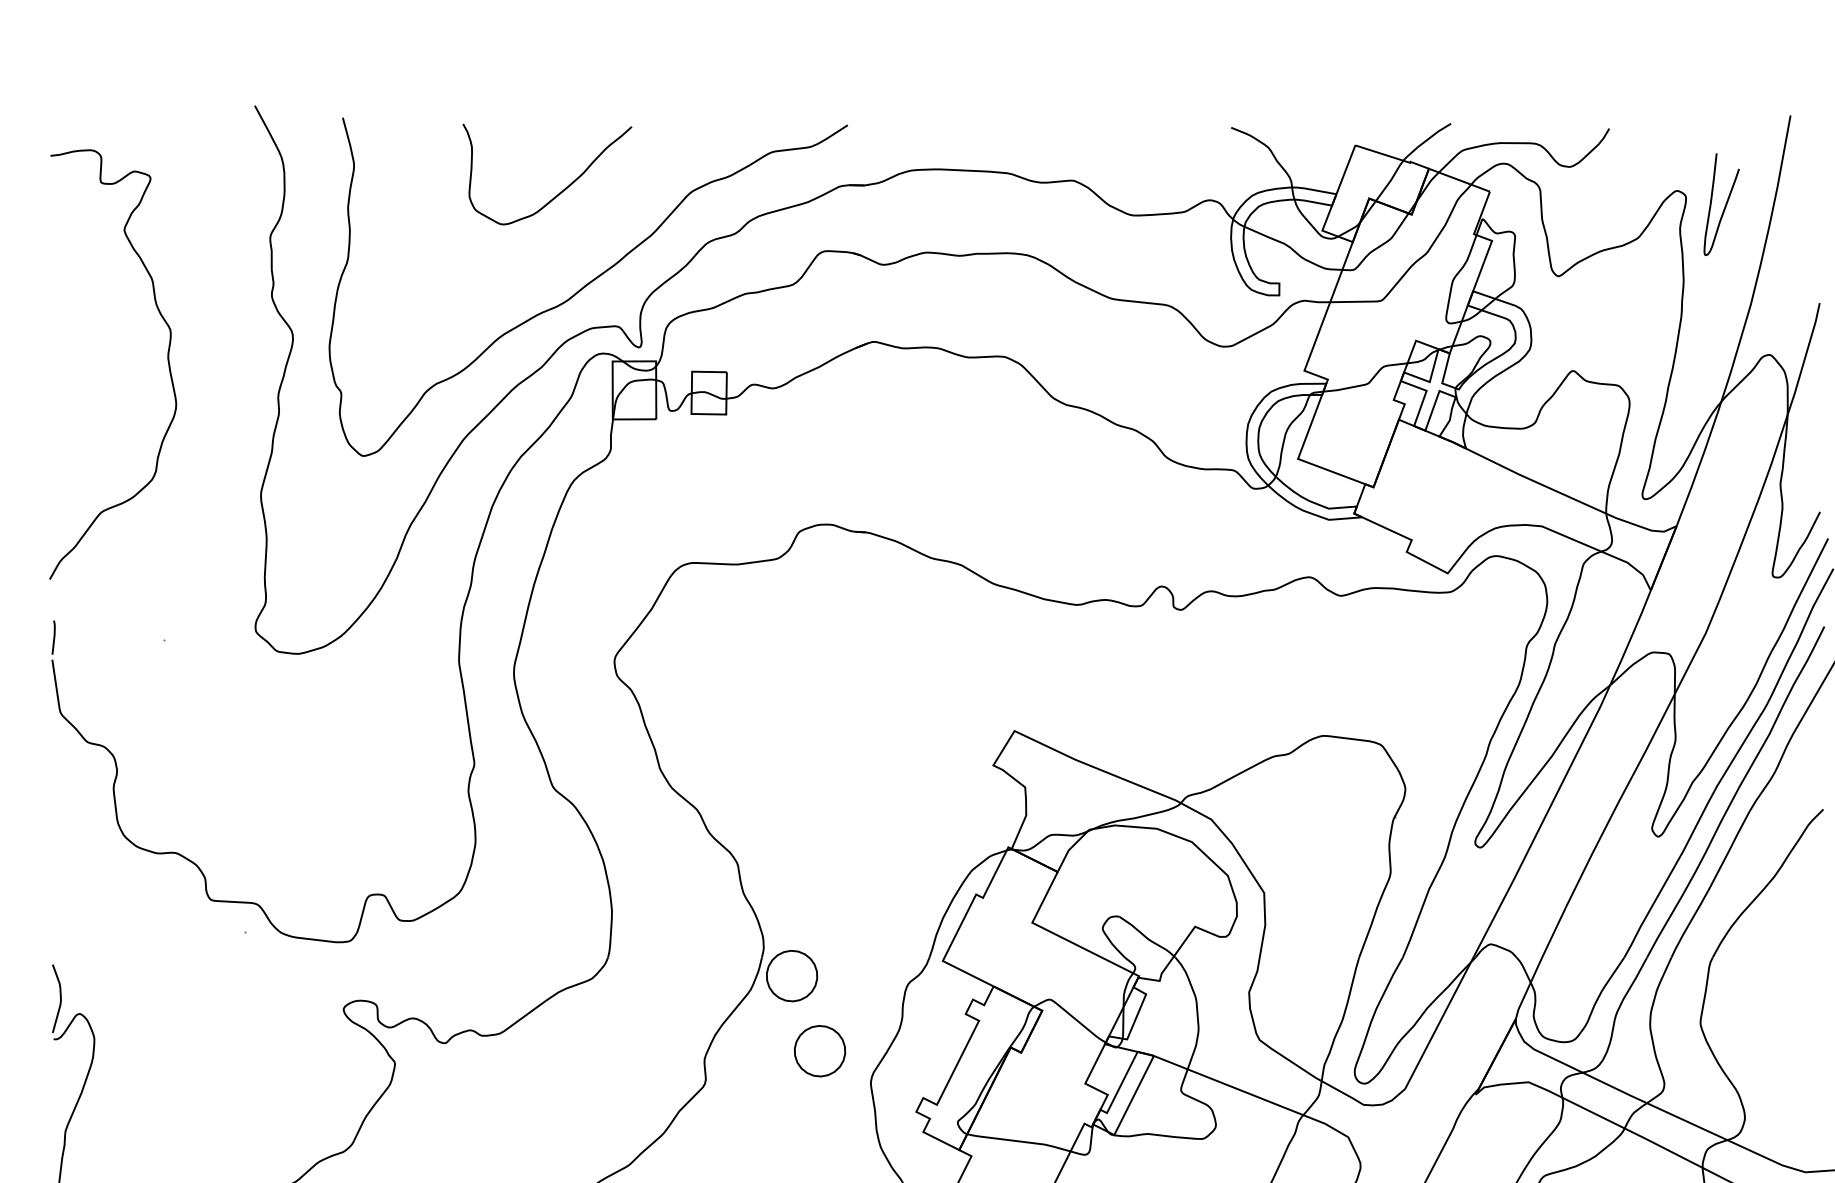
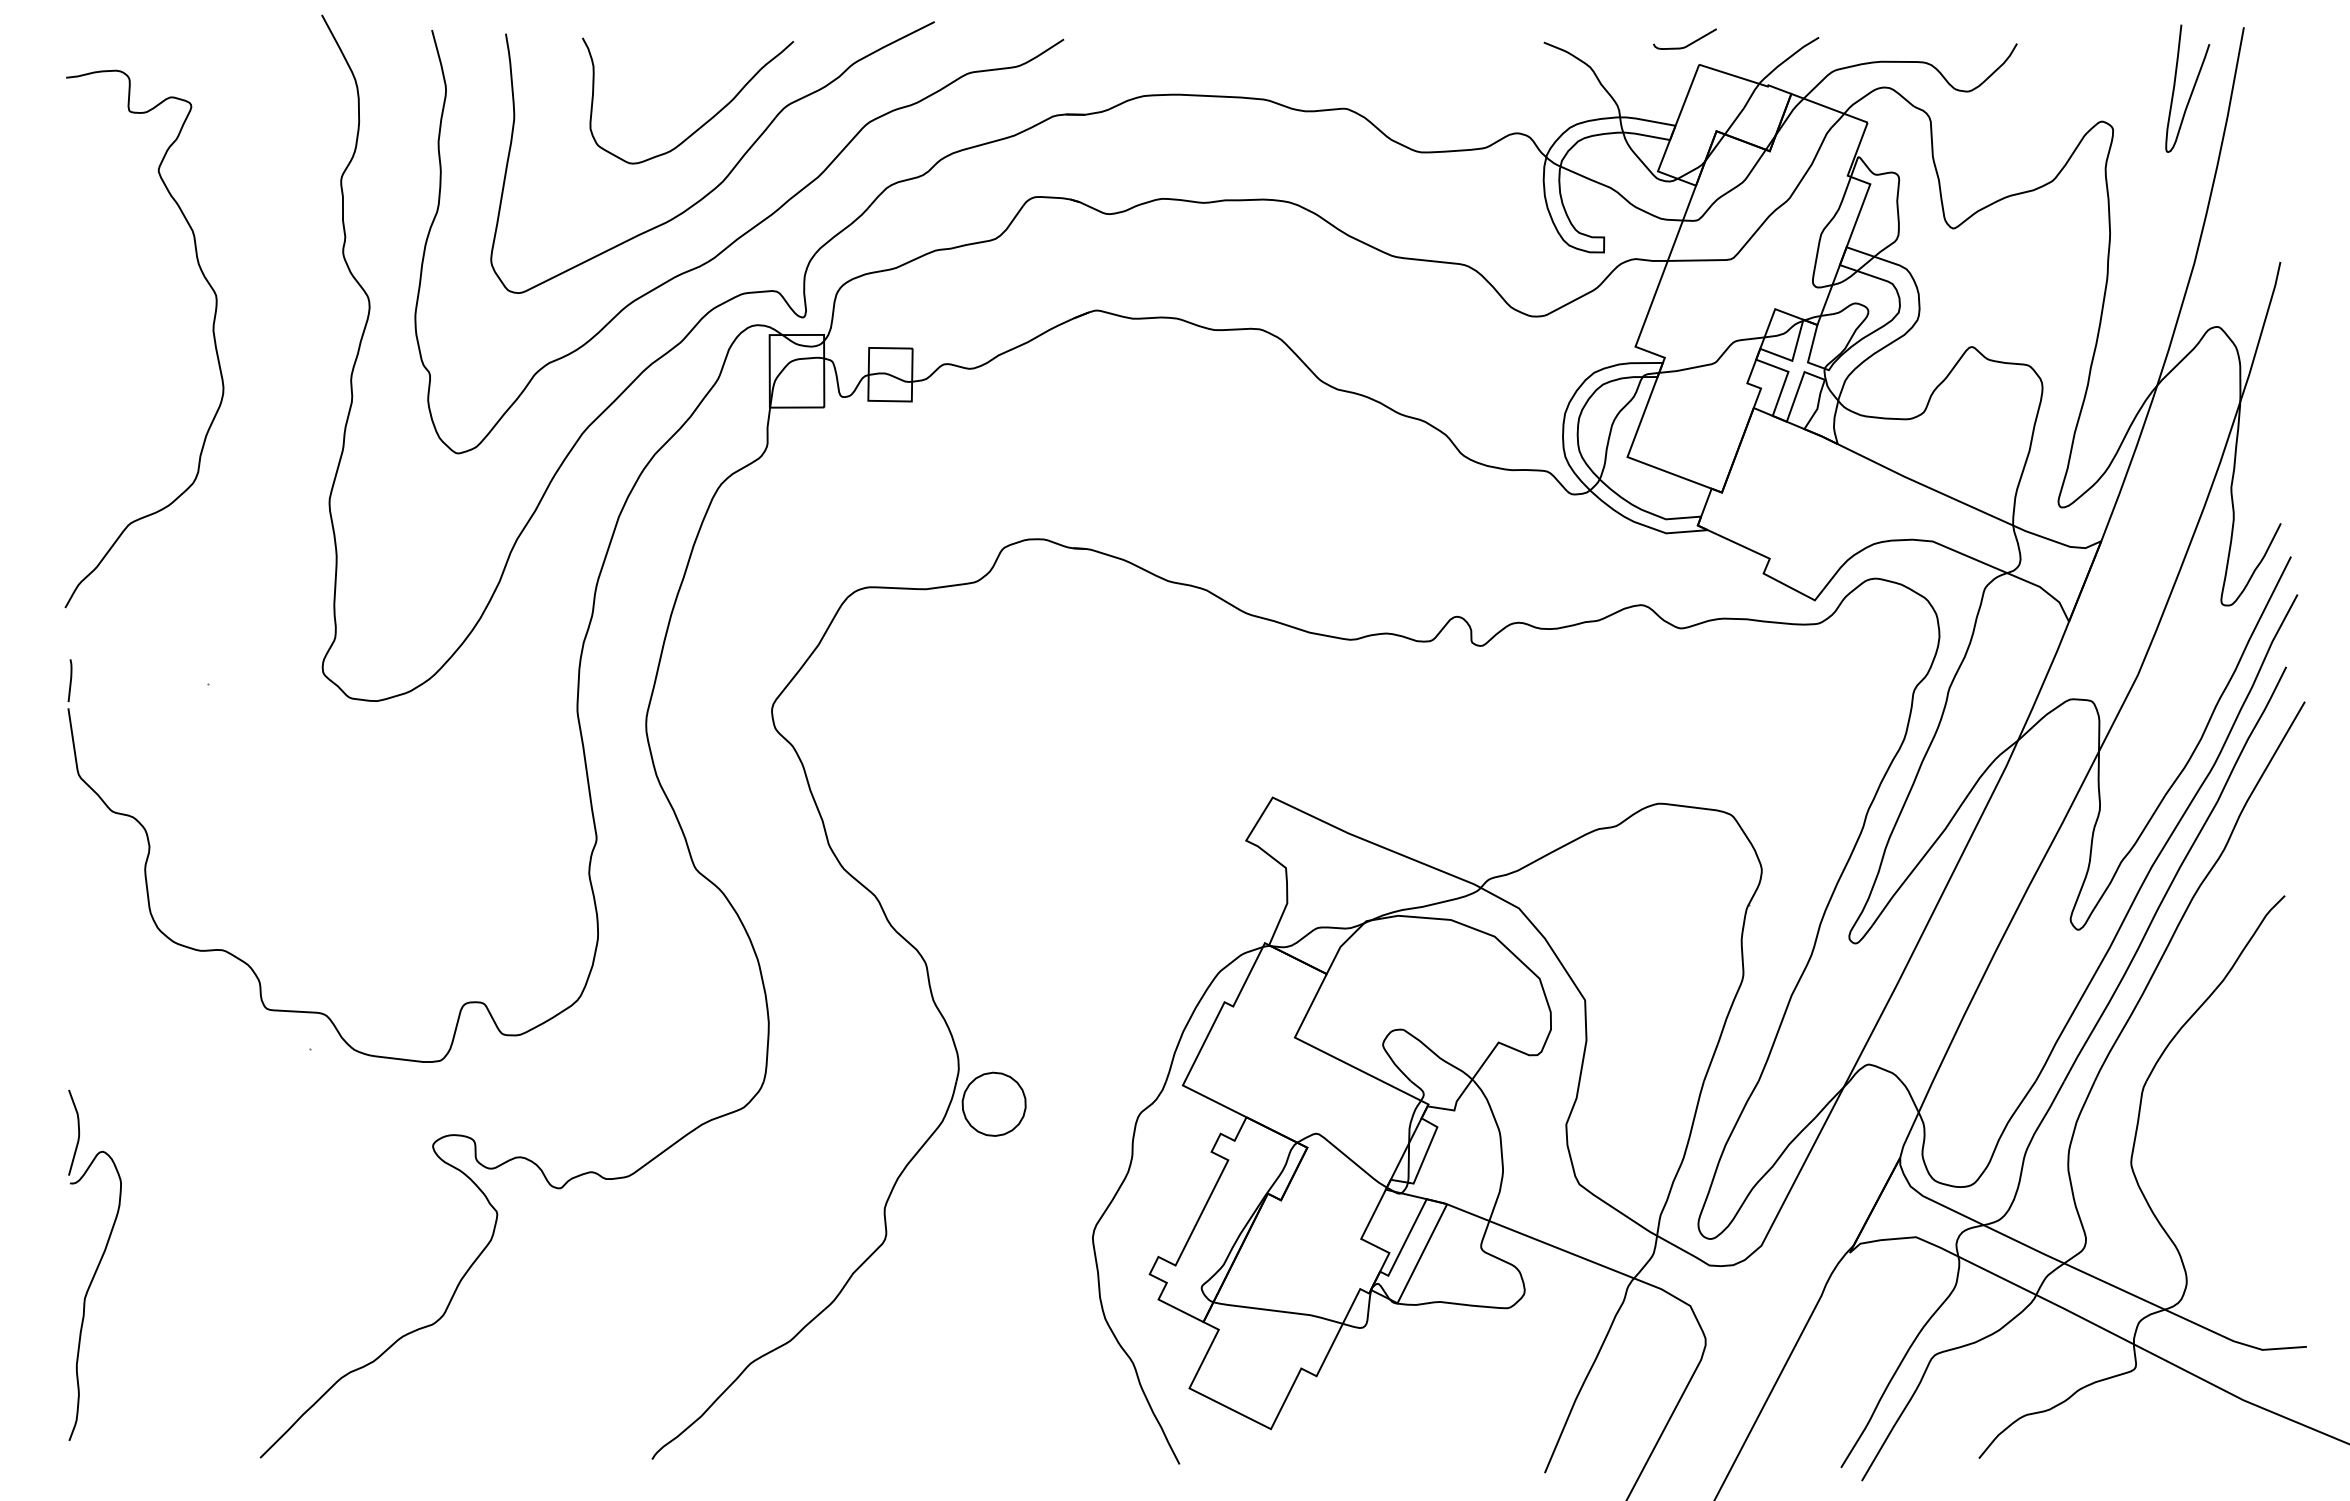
curve: (1345, 129) -> (1687, 44), added
curve: (1724, 205) -> (2191, 90), moved
curve: (581, 229) -> (730, 170), added
part: (819, 1050) -> (1028, 1197), removed

